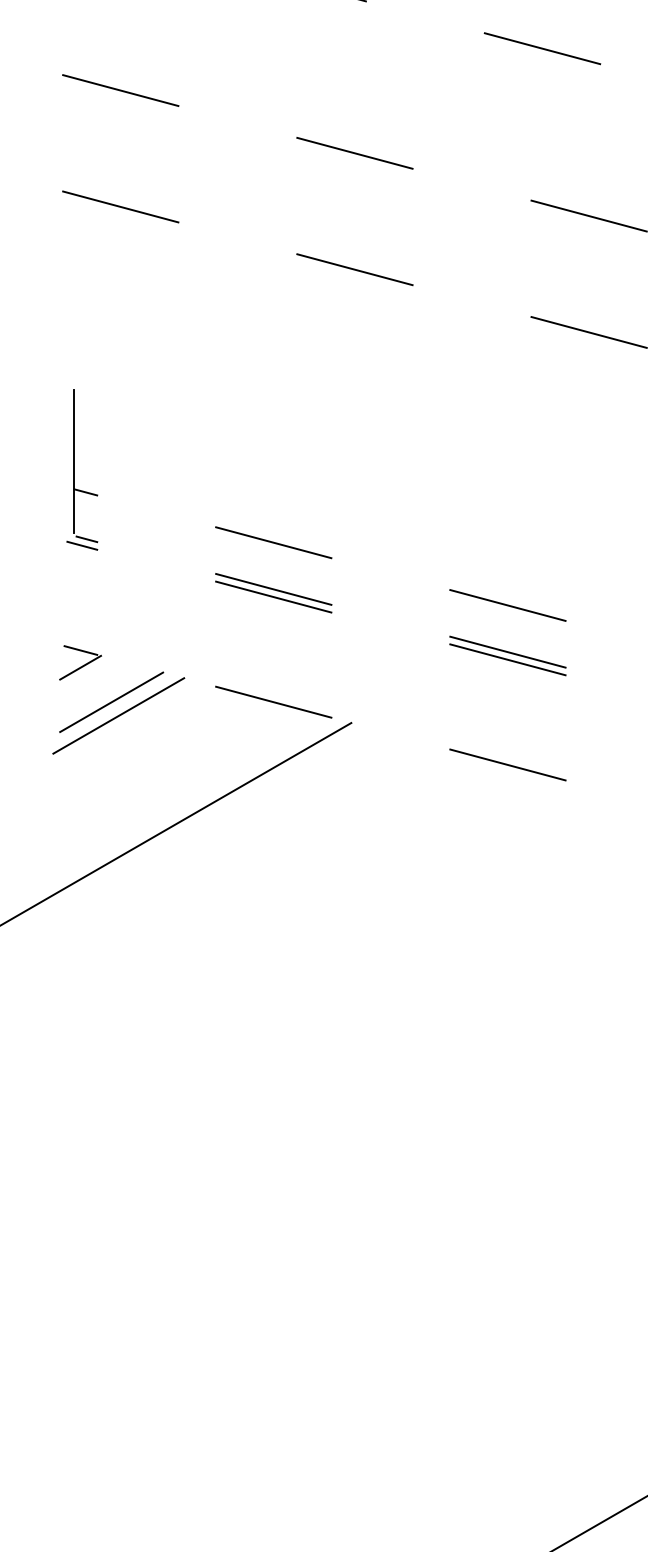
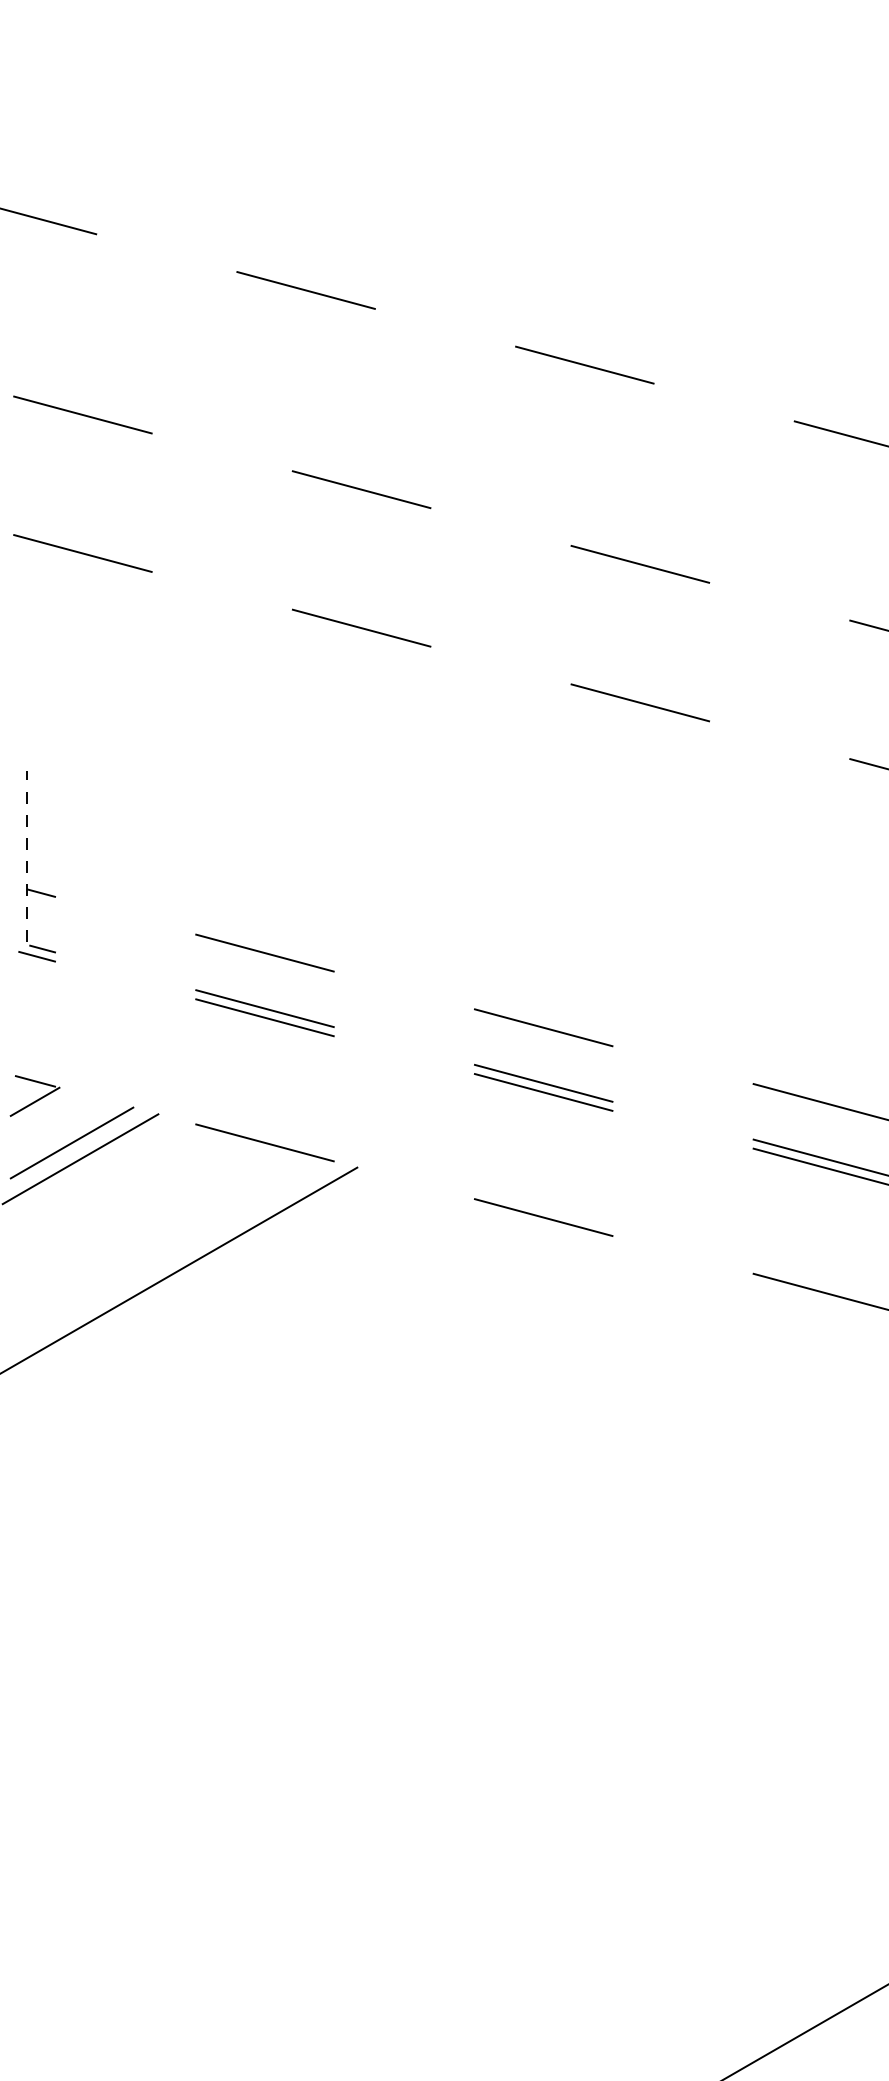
line: (73, 461) -> (26, 856), solid -> dashed

